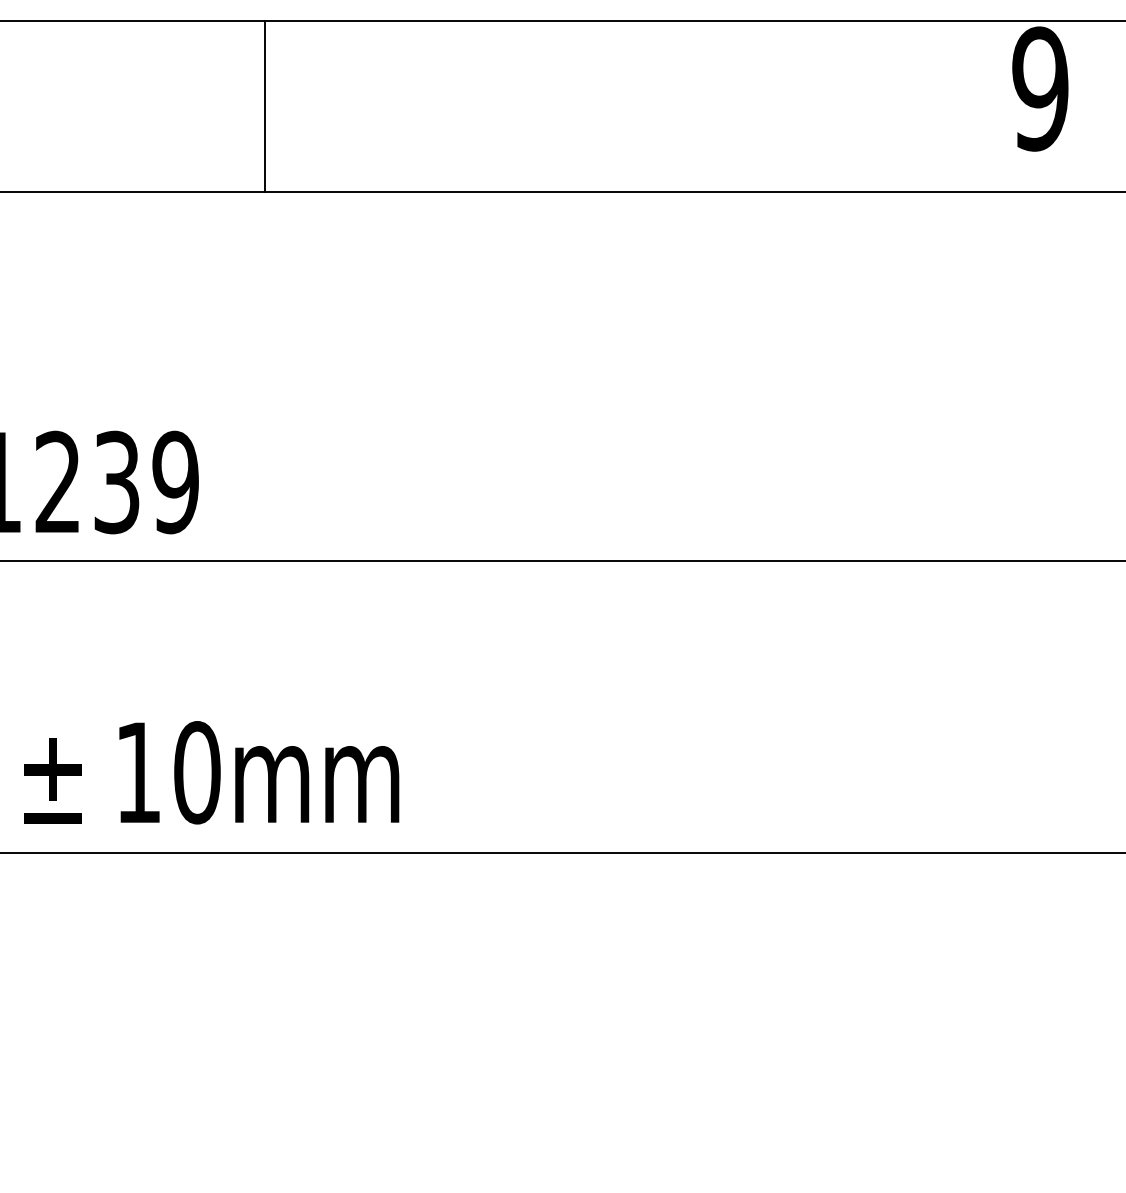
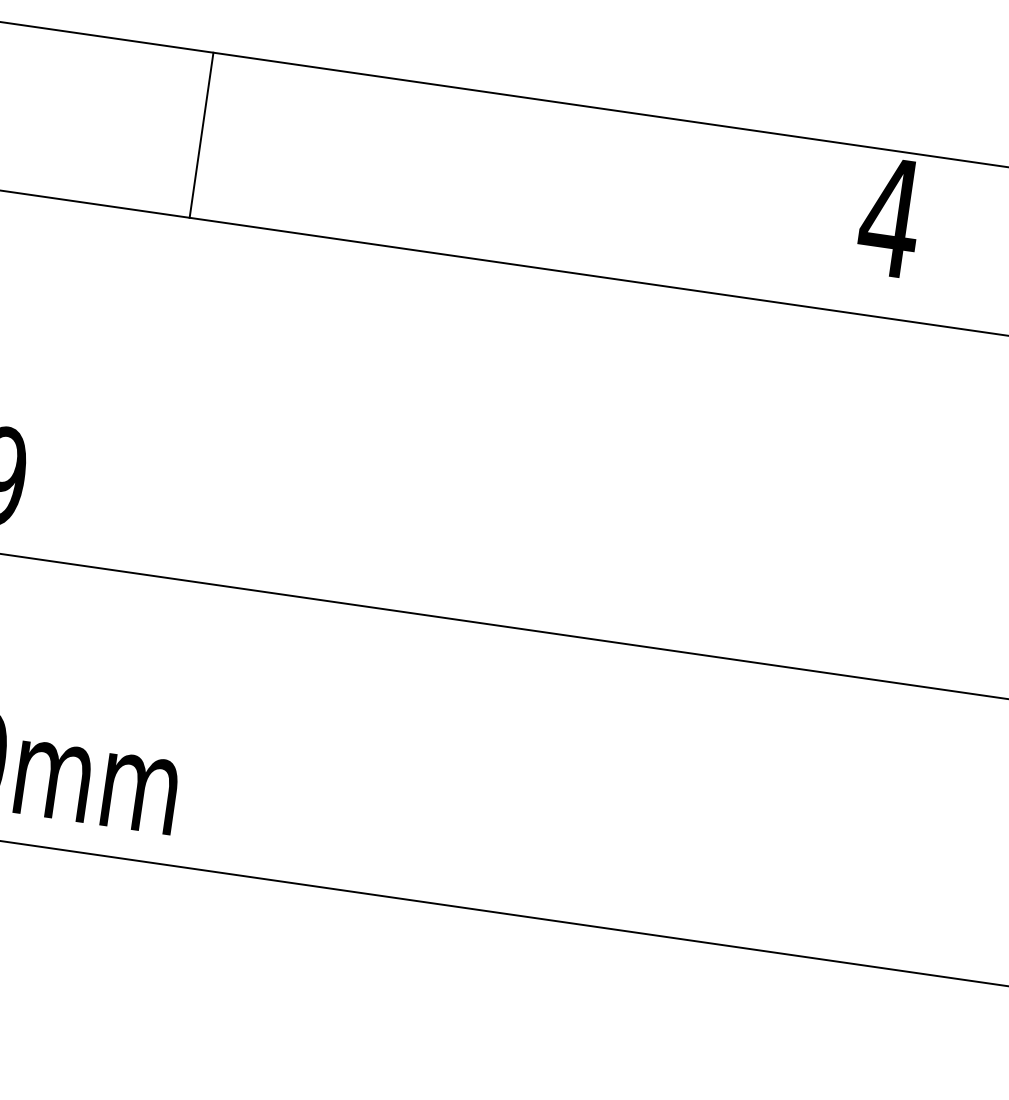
text: (1040, 88) -> (890, 216), 9 -> 4
line: (265, 106) -> (201, 135), moved

